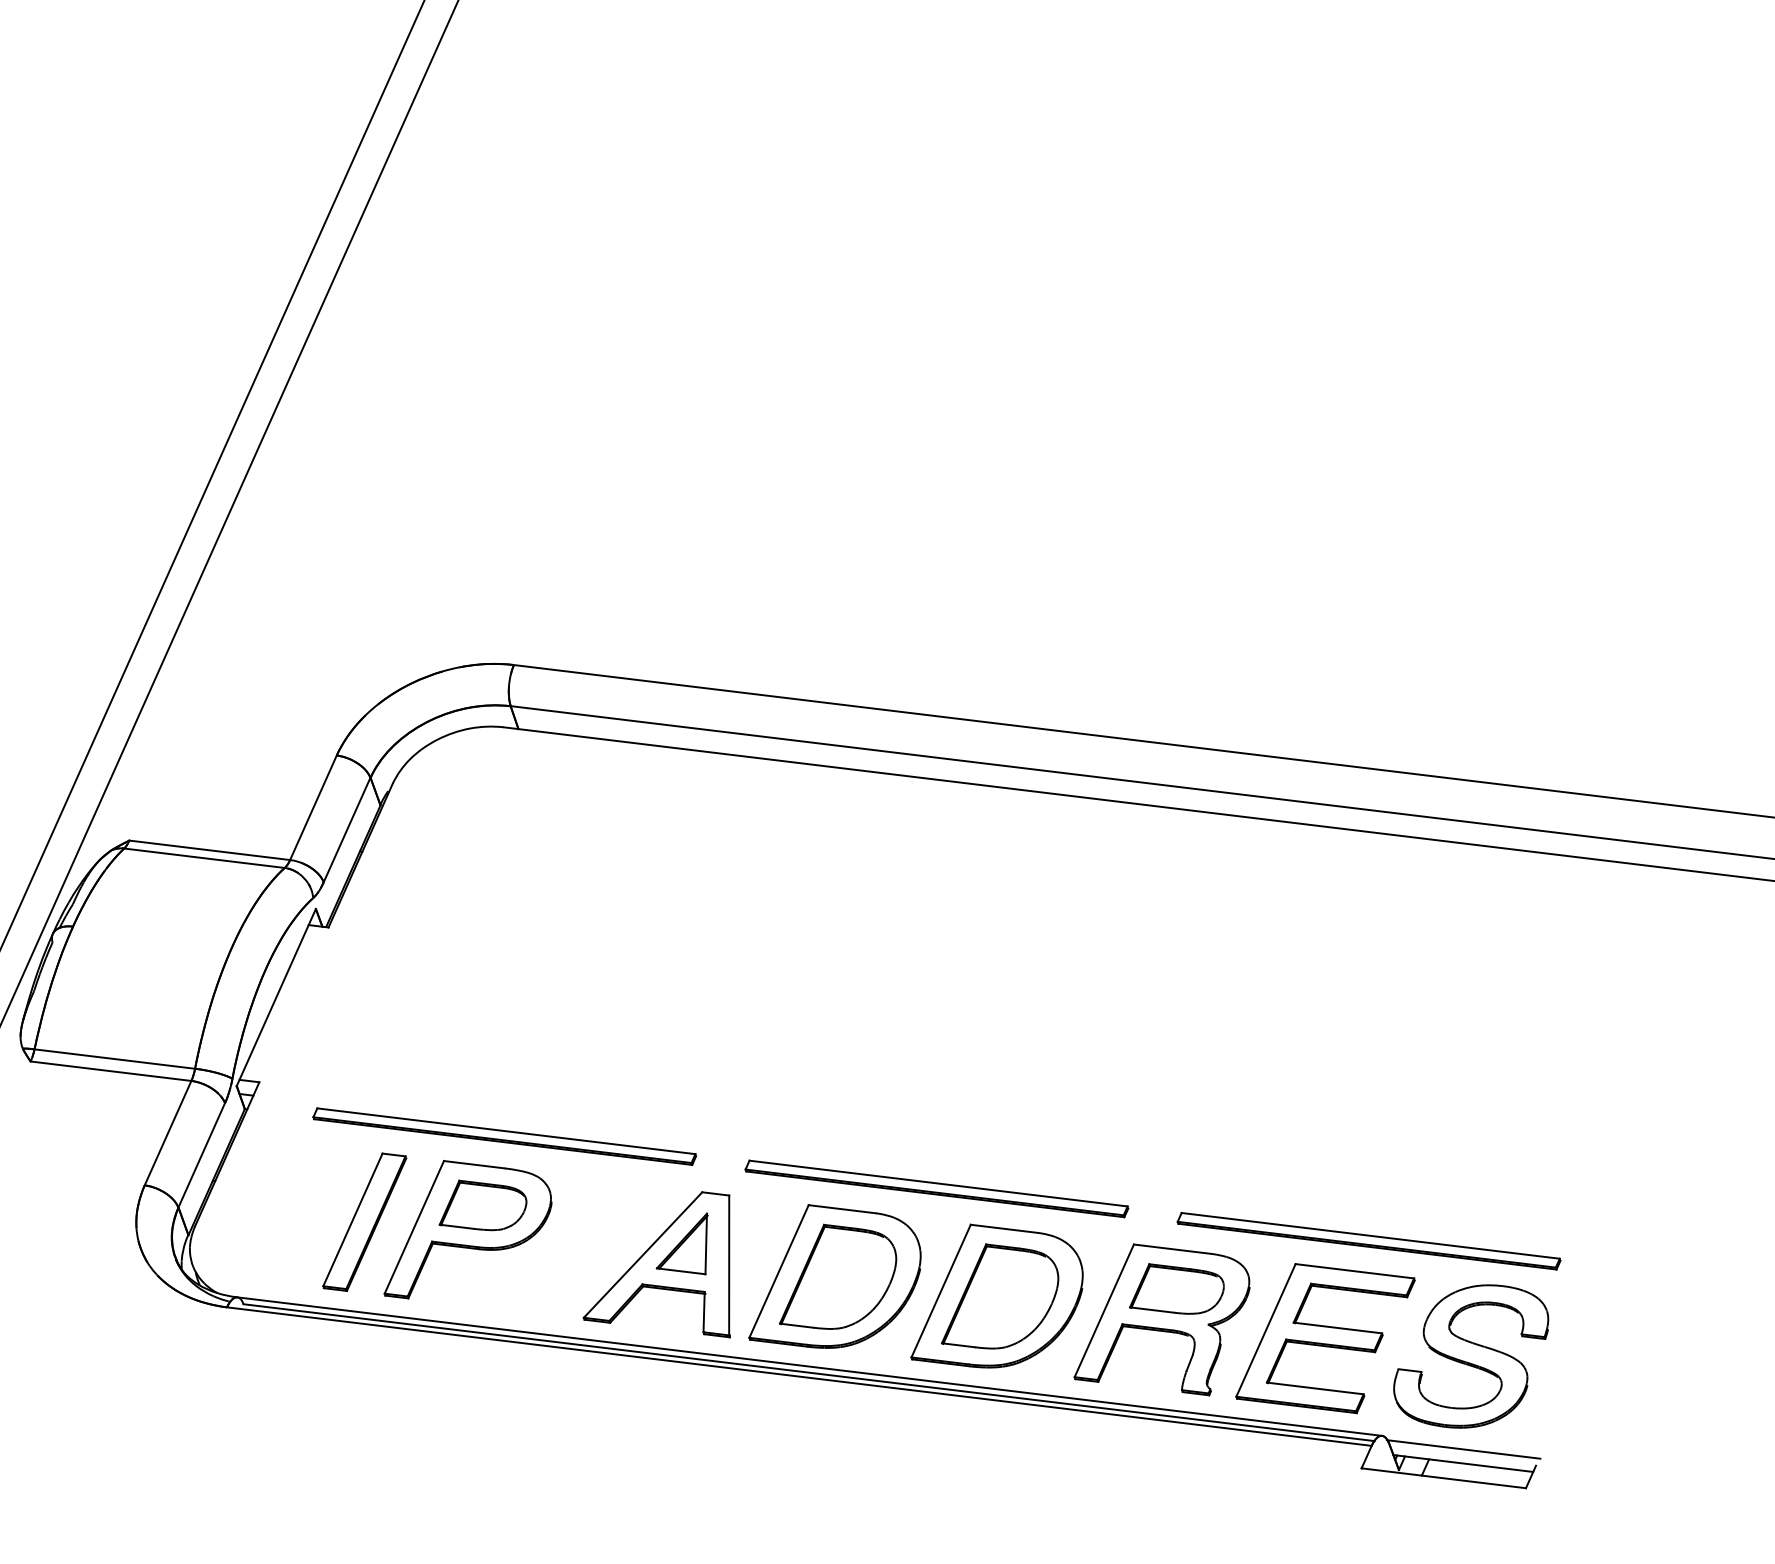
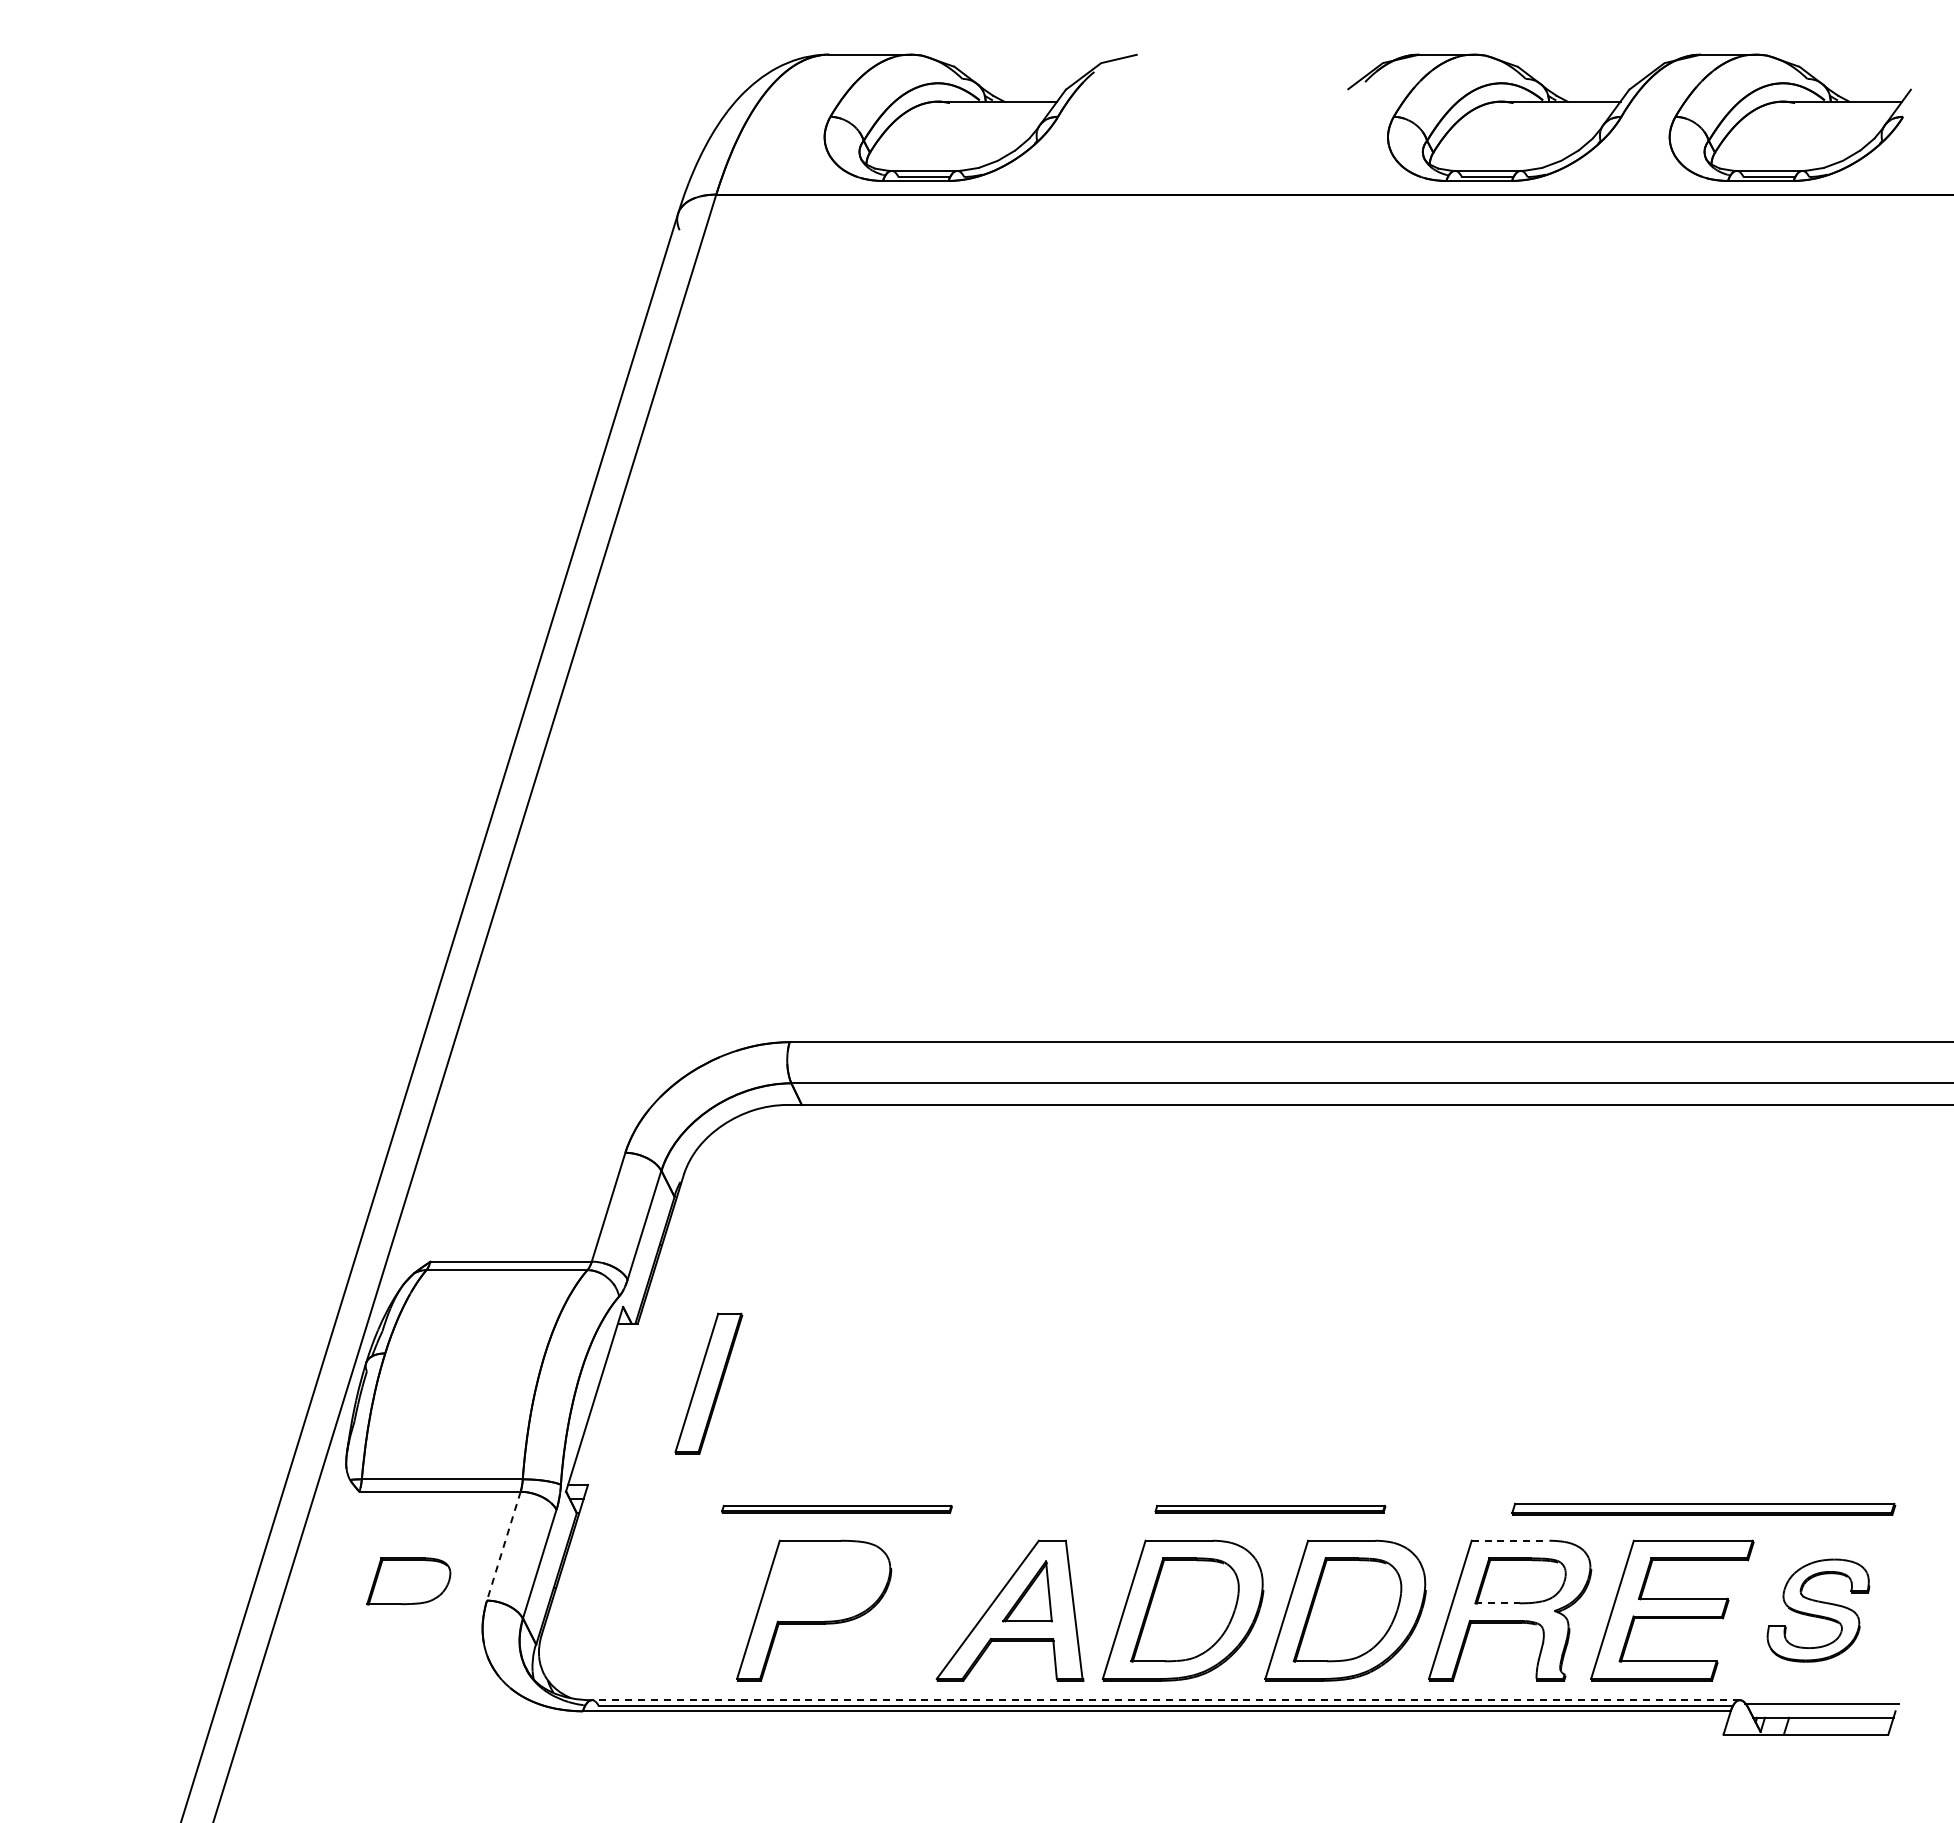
line: (167, 1133) -> (503, 1546), solid -> dashed
part: (504, 1135) -> (836, 1508), size x0.6
part: (937, 1188) -> (1270, 1508), size x0.6
part: (483, 1207) -> (408, 1581), moved
part: (364, 1221) -> (708, 1383), moved
line: (1172, 1248) -> (1510, 1540), solid -> dashed
line: (1153, 1310) -> (1498, 1603), solid -> dashed
part: (1471, 1355) -> (1818, 1610), size x0.7
line: (809, 1366) -> (1165, 1700), solid -> dashed

